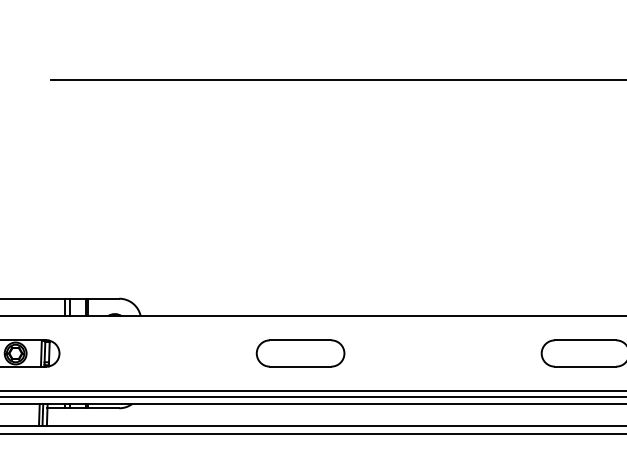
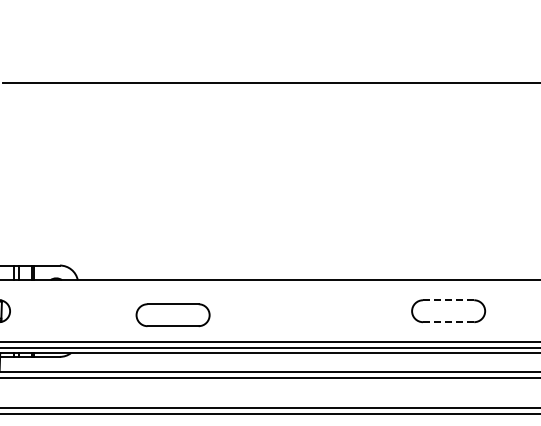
line: (585, 340) -> (448, 300), solid -> dashed
part: (299, 353) -> (172, 315), moved
line: (585, 367) -> (448, 322), solid -> dashed

